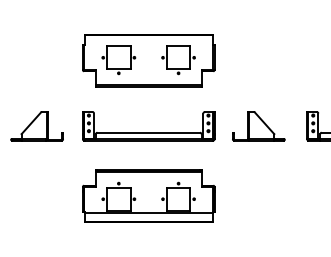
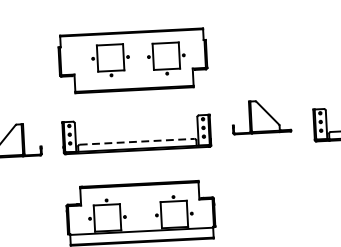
part: (118, 60) -> (110, 61), moved
part: (258, 126) -> (261, 117), moved
line: (149, 132) -> (138, 141), solid -> dashed

